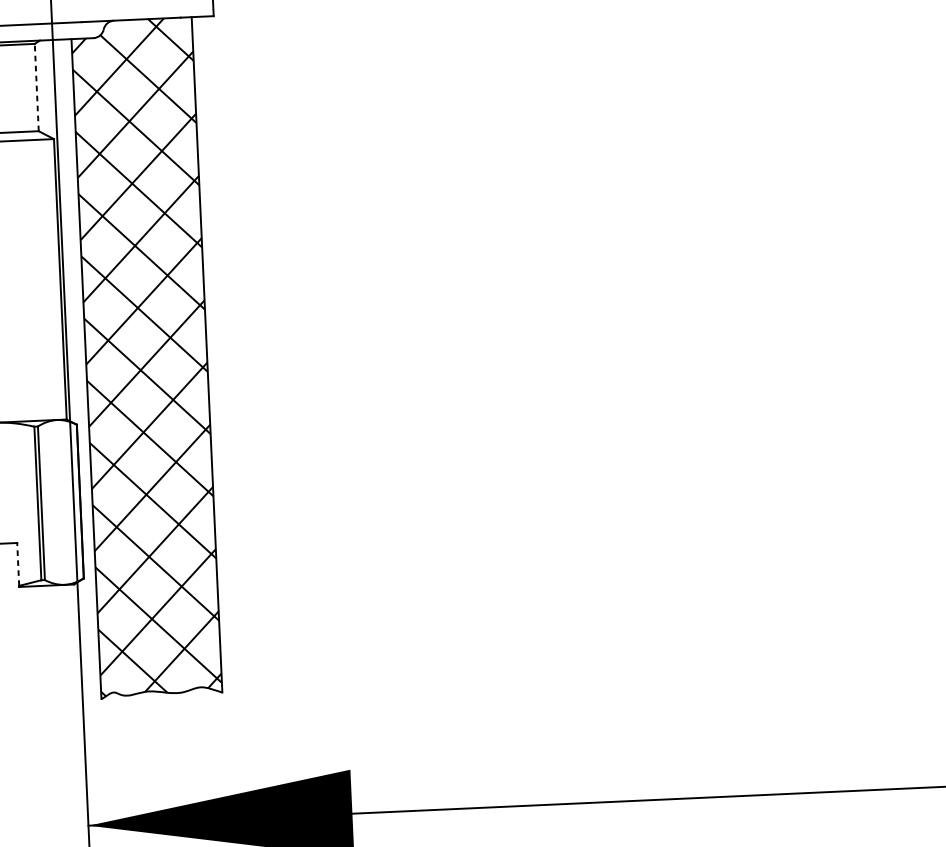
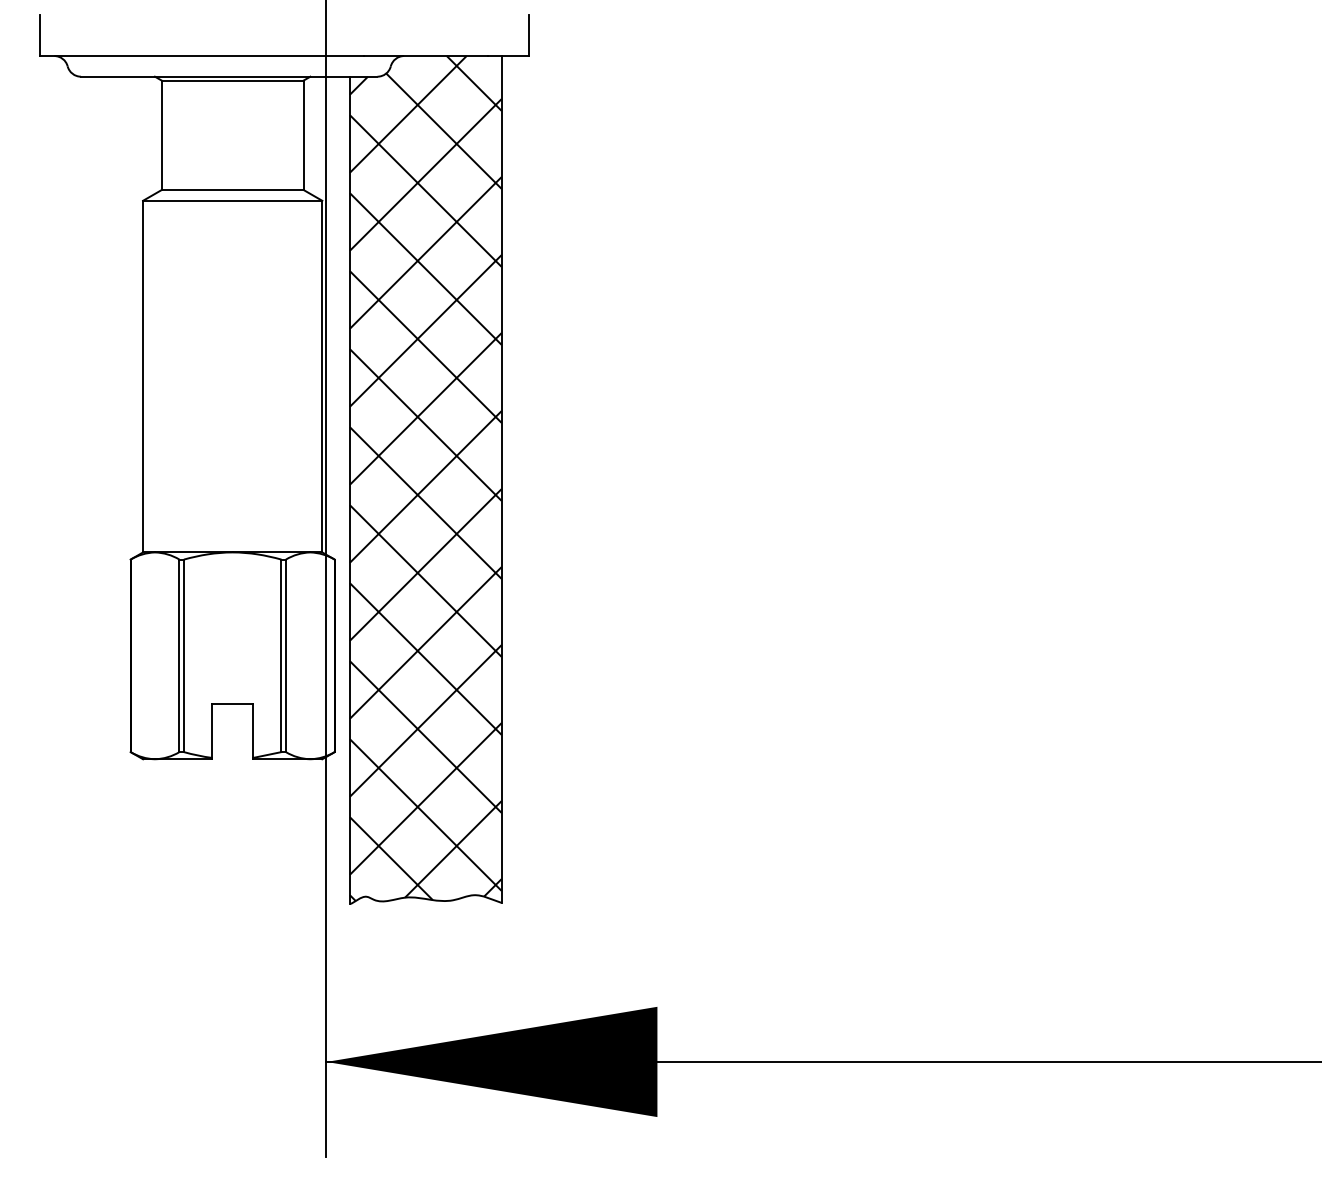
line: (36, 87) -> (303, 135), dashed -> solid
line: (18, 564) -> (253, 731), dashed -> solid

